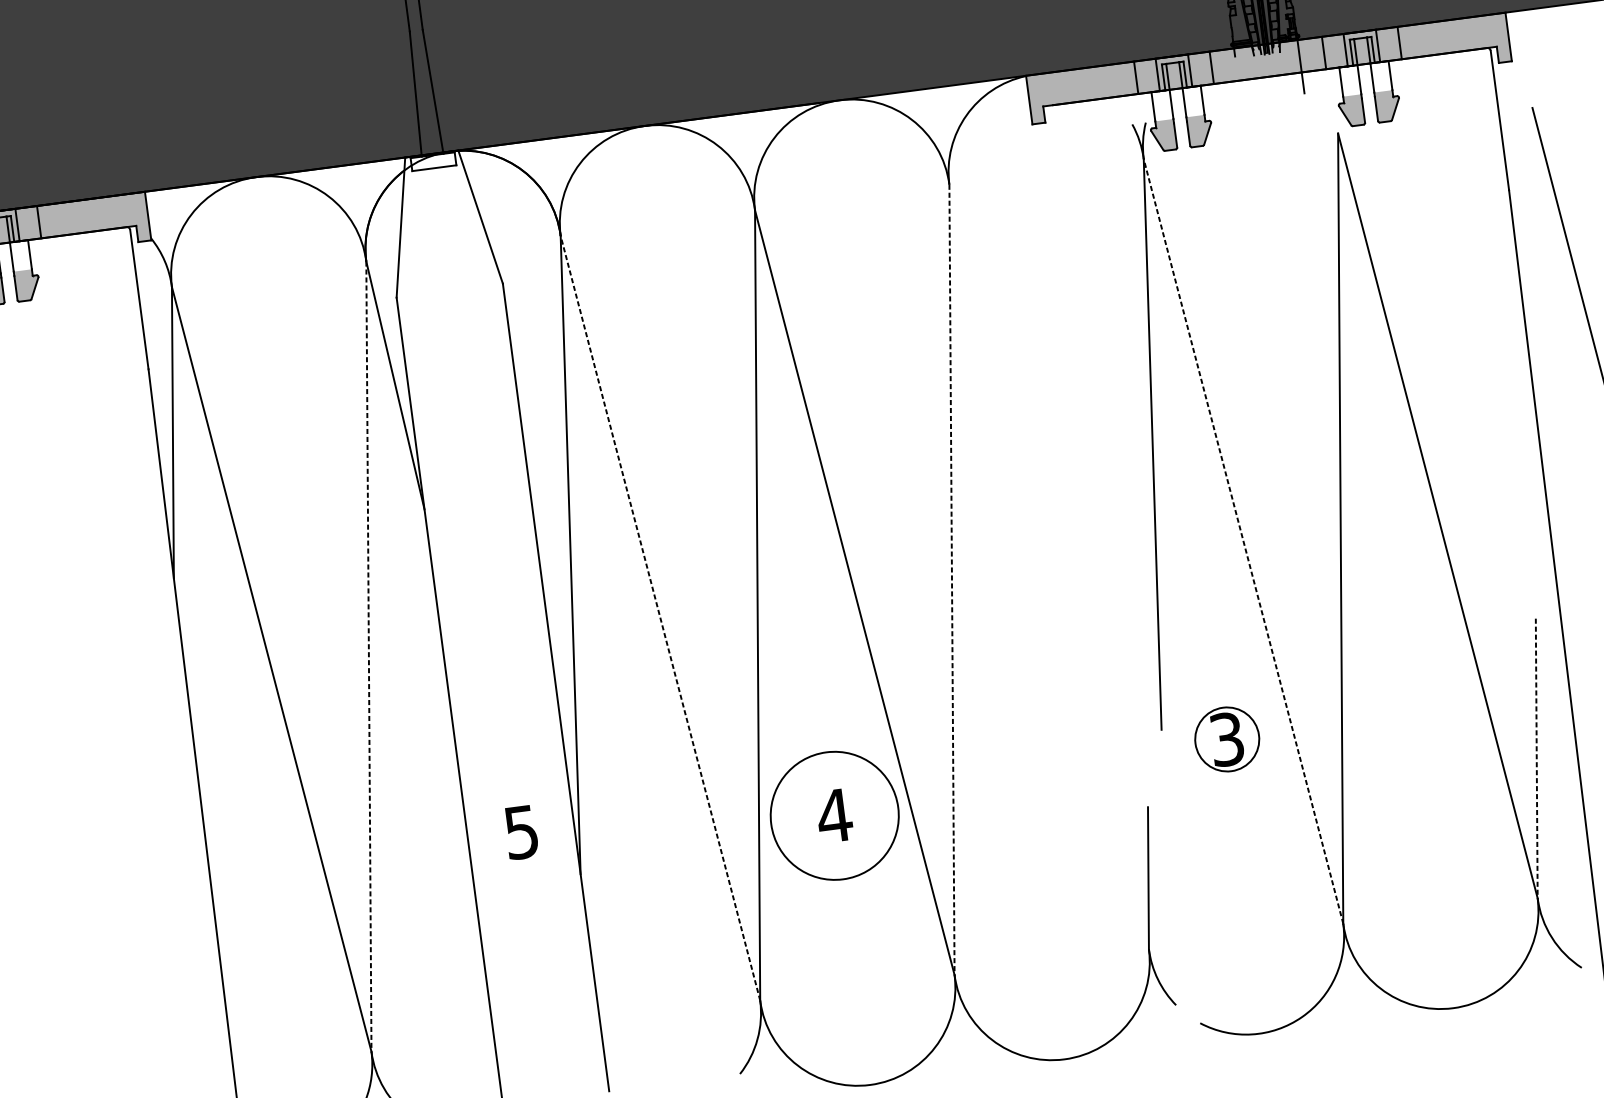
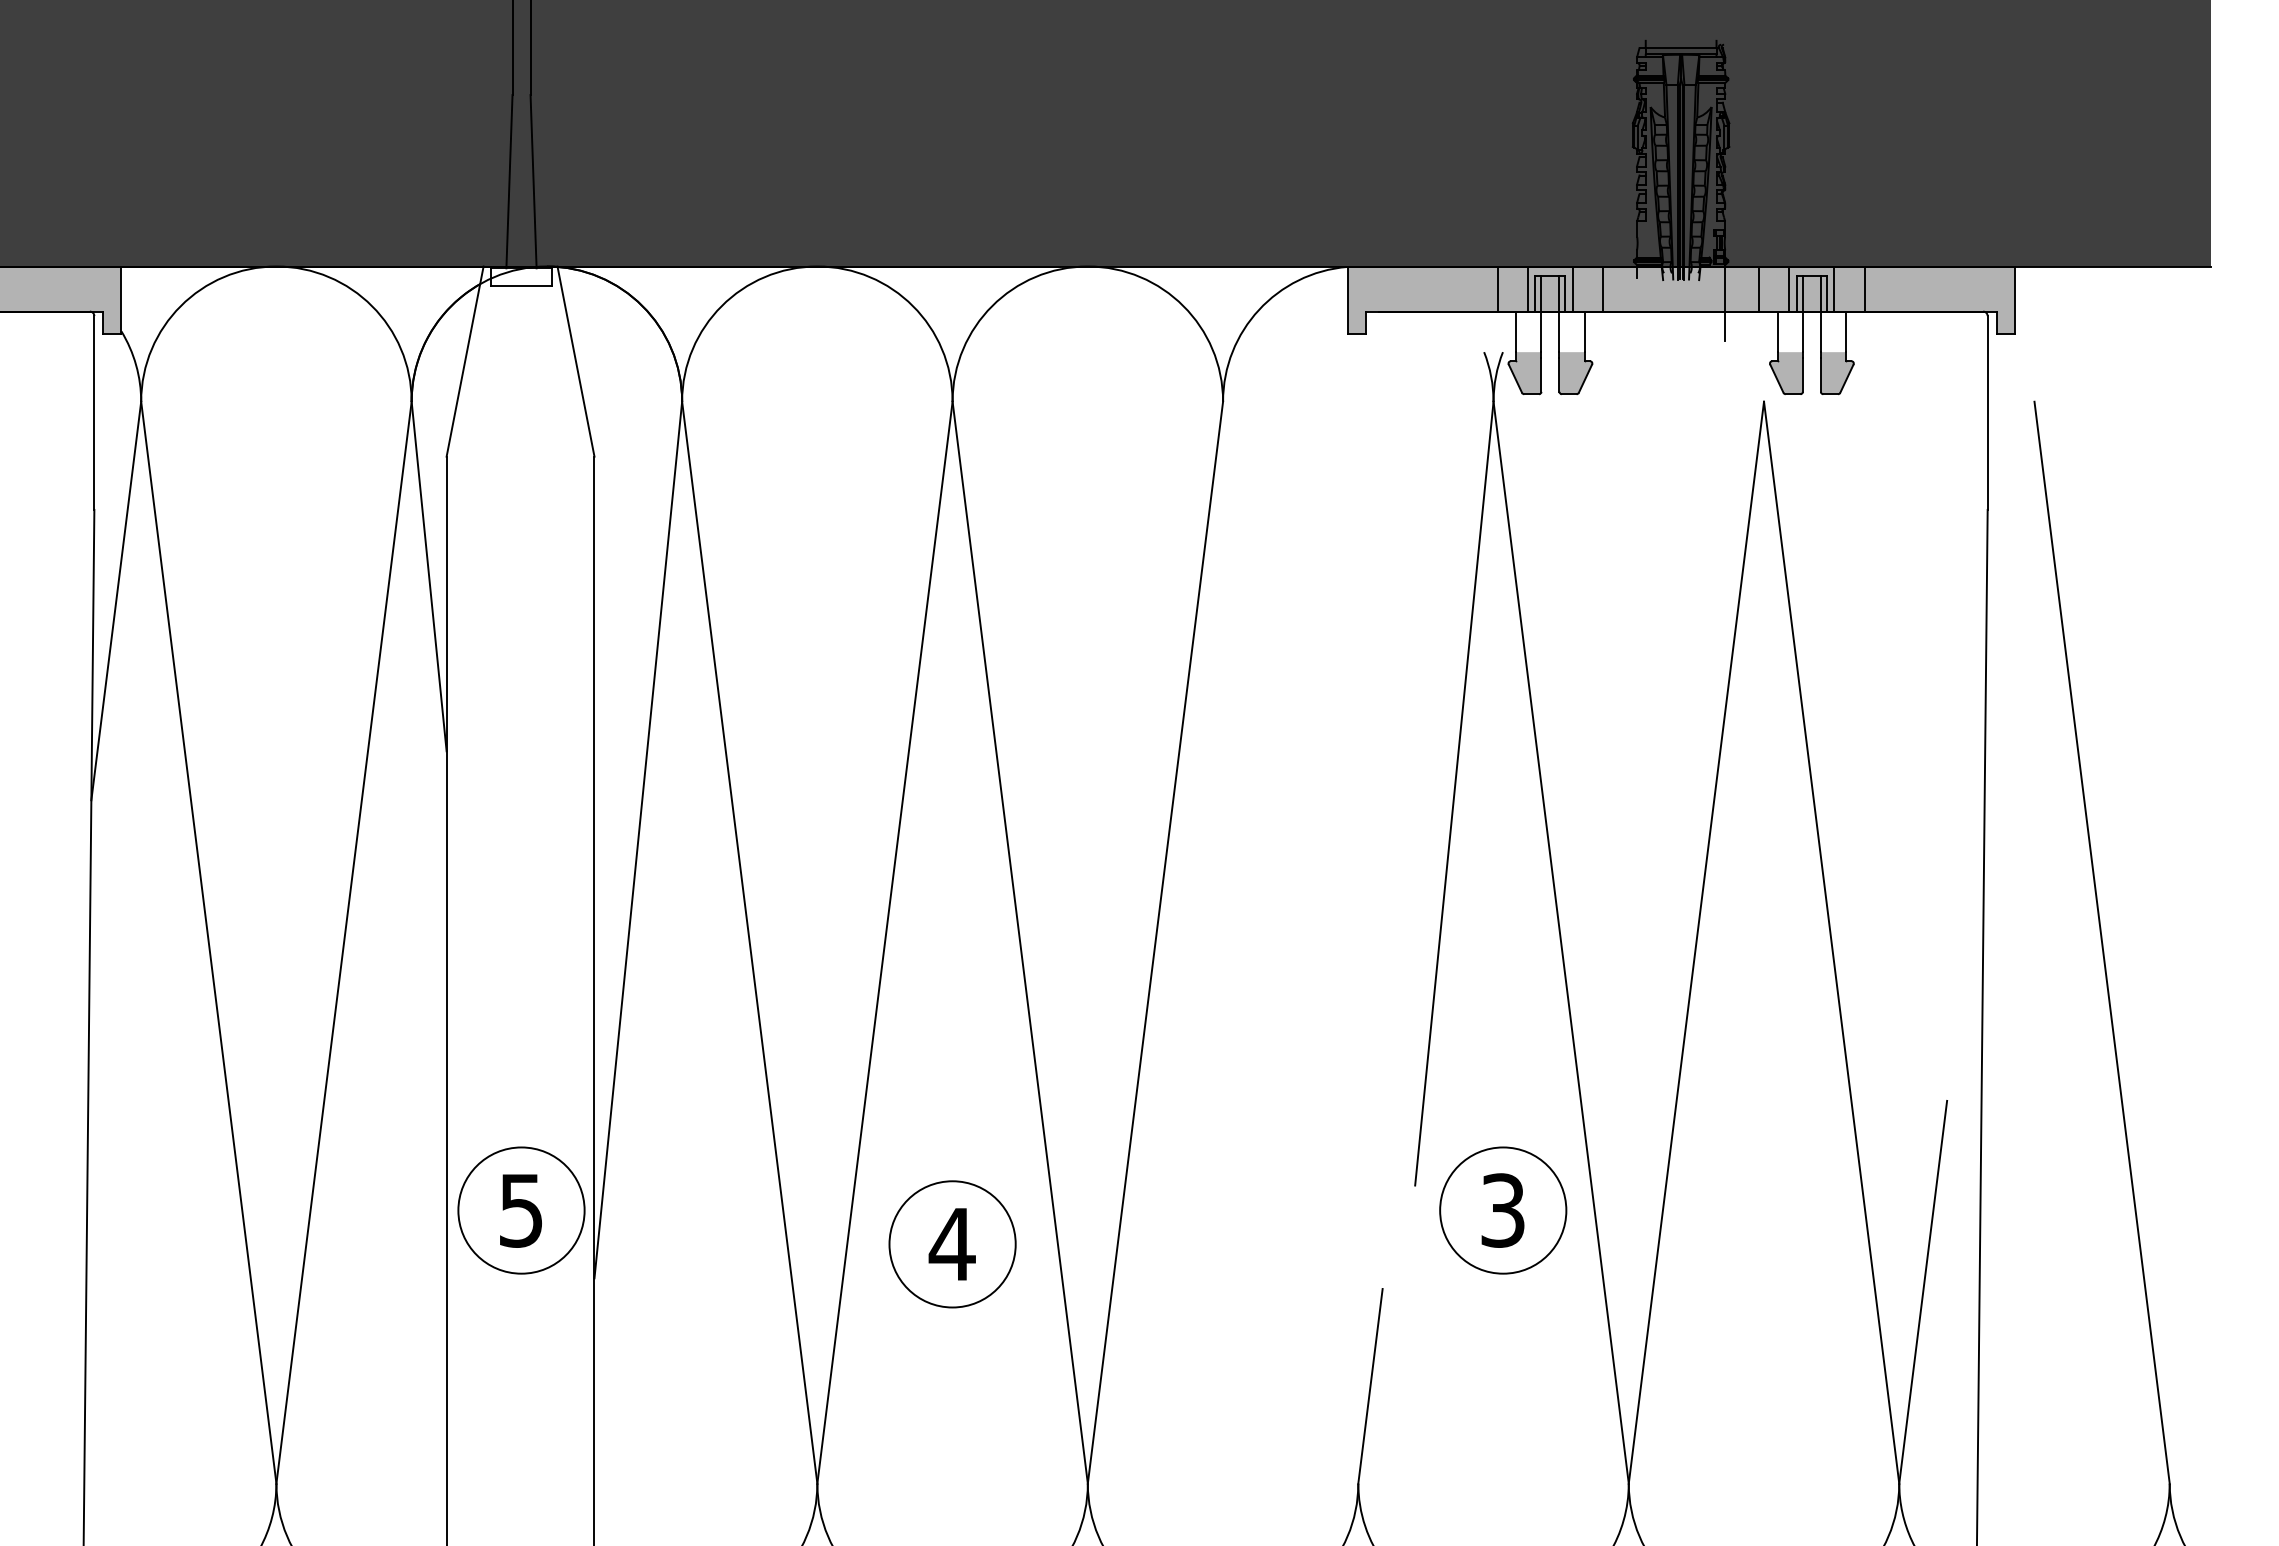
line: (1243, 541) -> (1561, 942), dashed -> solid
line: (952, 580) -> (1155, 943), dashed -> solid
line: (660, 618) -> (749, 942), dashed -> solid
line: (368, 657) -> (343, 943), dashed -> solid
circle: (1227, 739) -> (1503, 1210), size x1.43
line: (1536, 758) -> (1923, 1292), dashed -> solid
circle: (834, 815) -> (952, 1244), size x0.71
circle: (521, 832) -> (521, 1210), added

